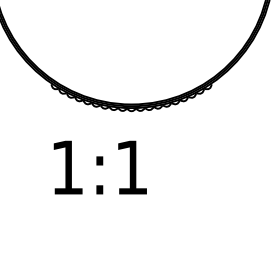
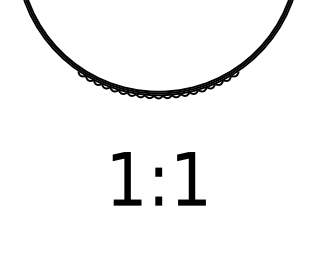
text: (99, 167) -> (158, 178), moved

